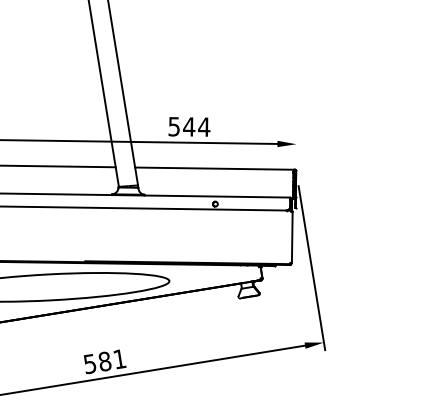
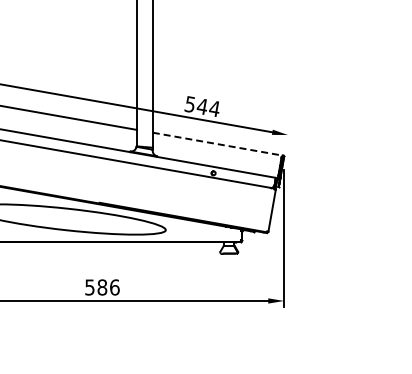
line: (214, 169) -> (217, 144), solid -> dashed
text: (119, 359) -> (114, 287), 581 -> 586

